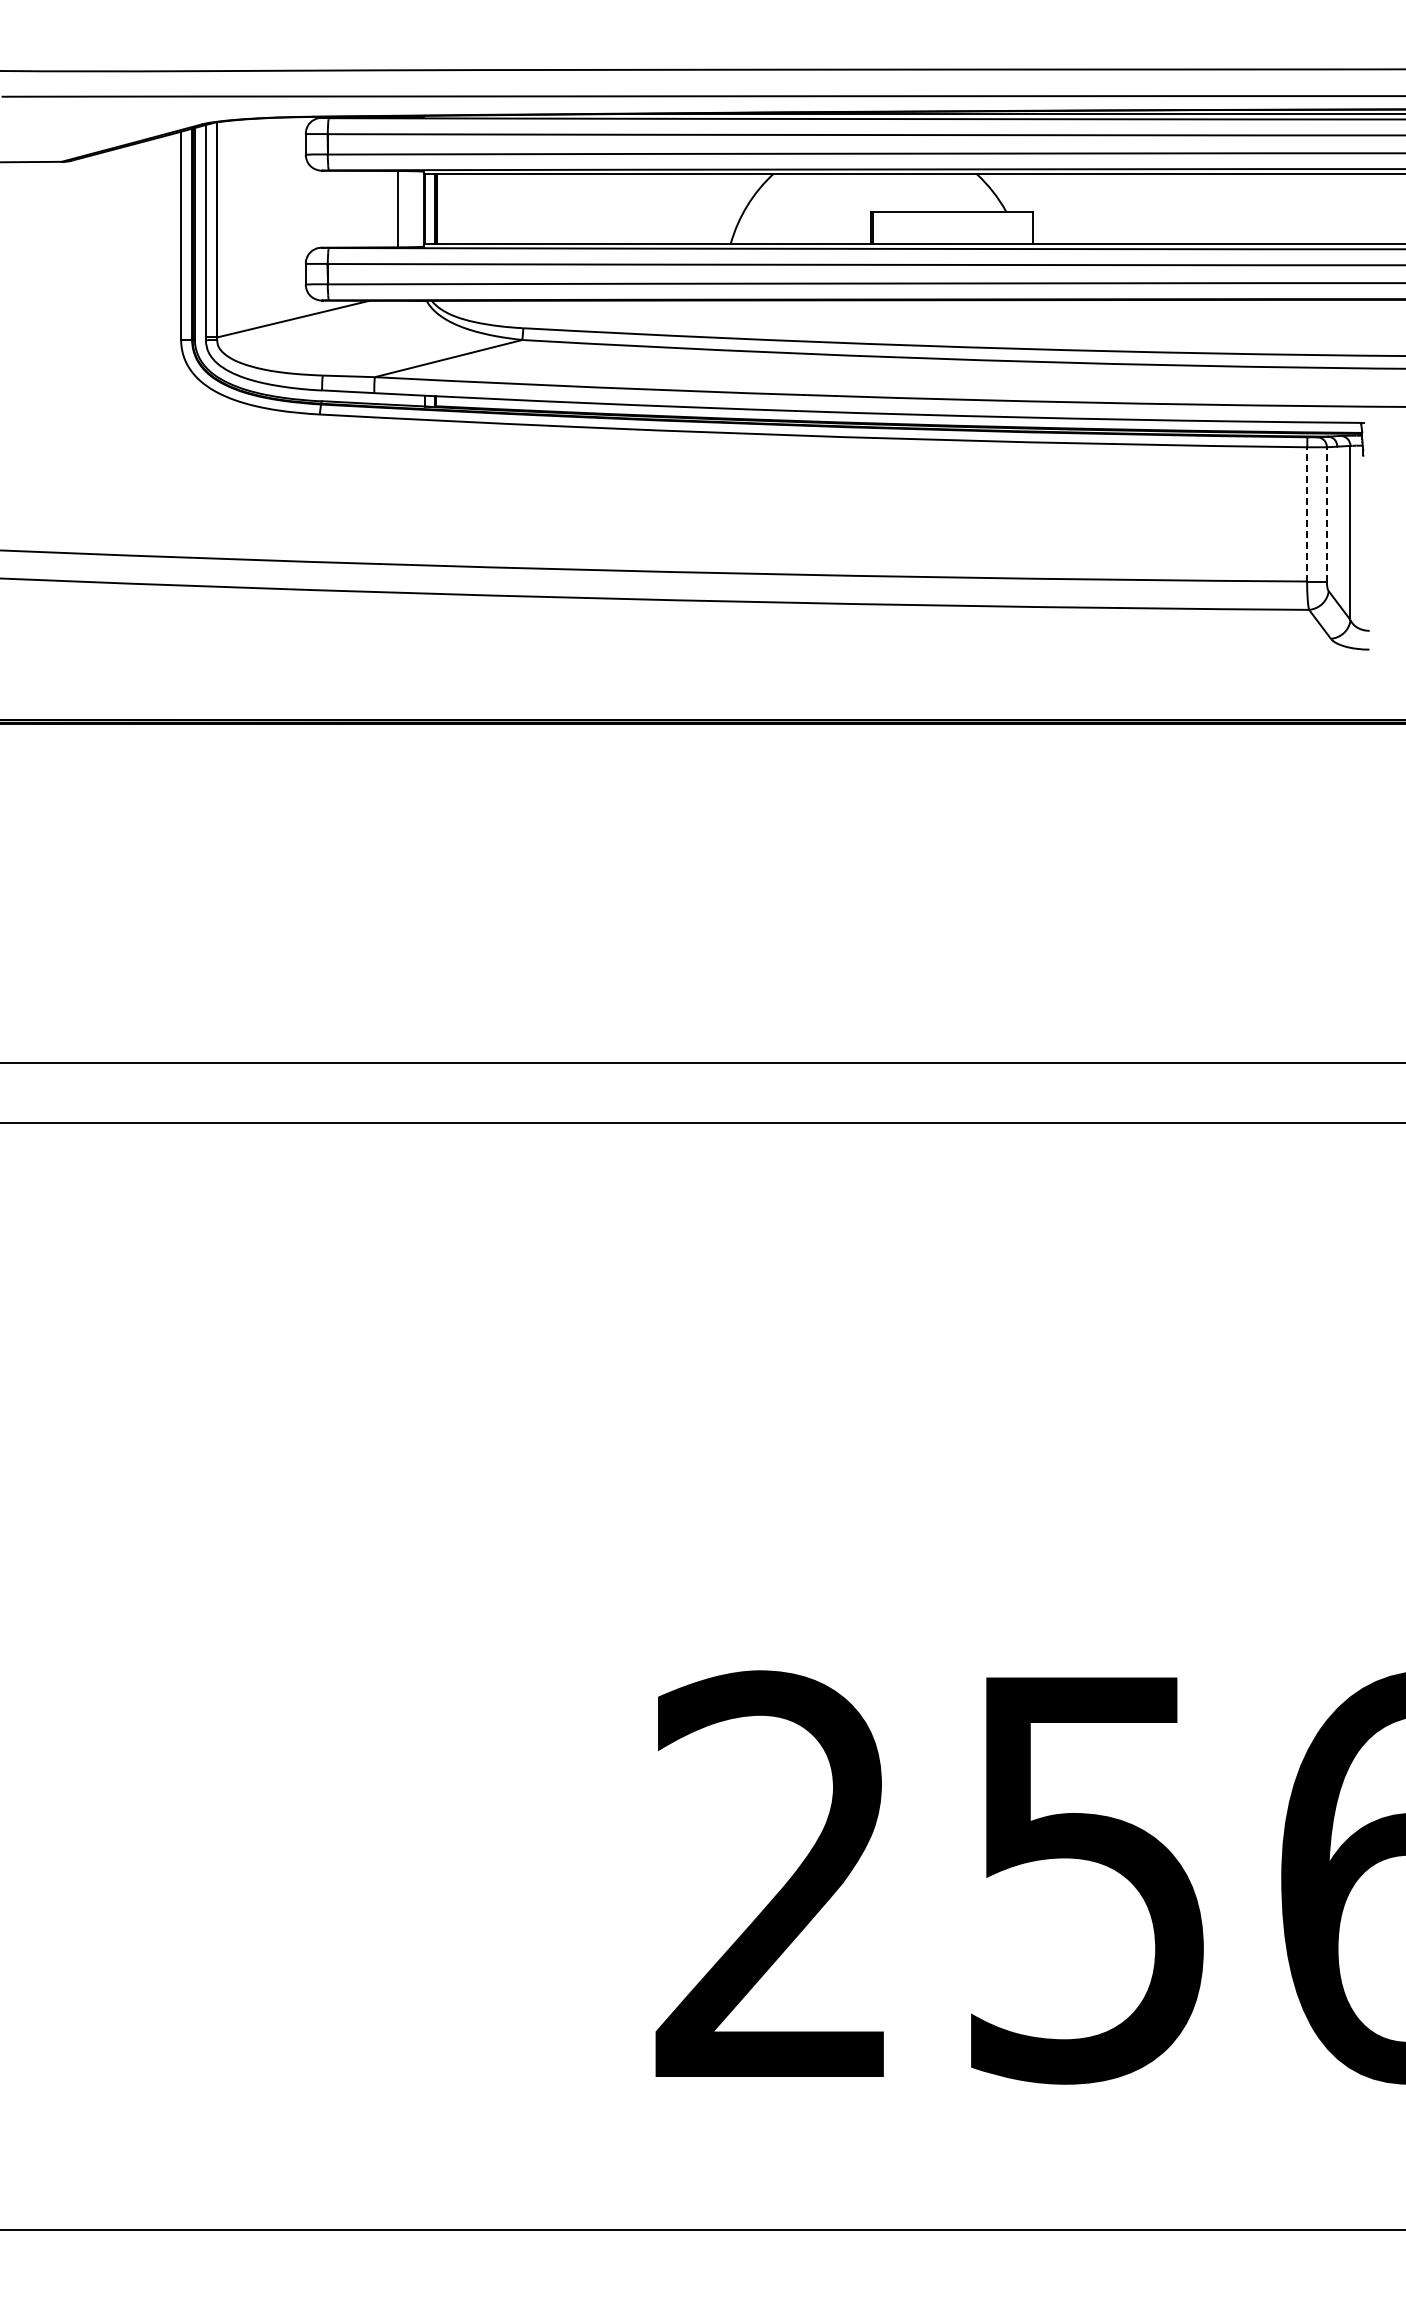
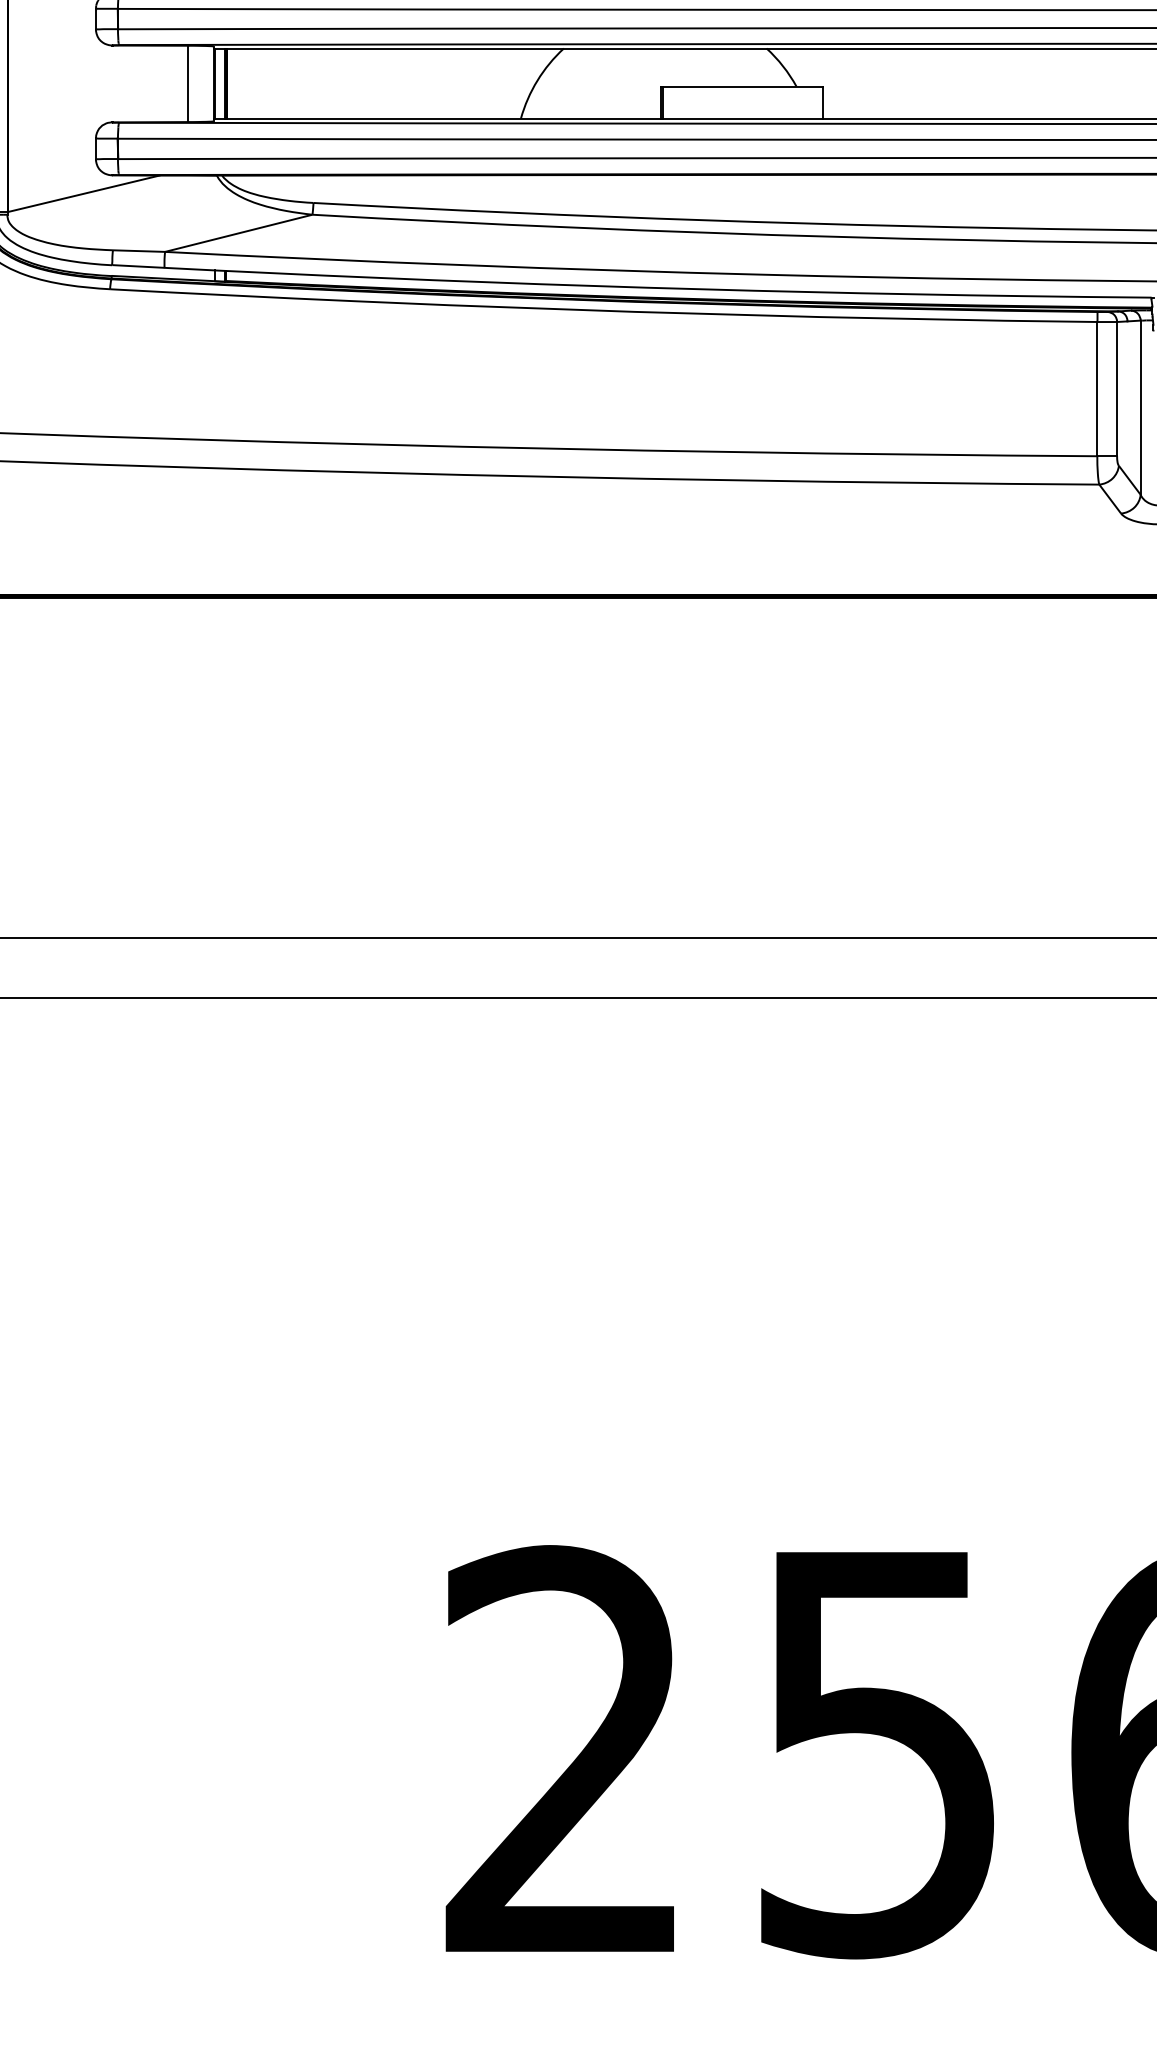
line: (1307, 513) -> (1097, 388), dashed -> solid
line: (1326, 513) -> (1116, 388), dashed -> solid

